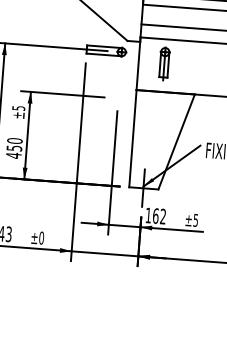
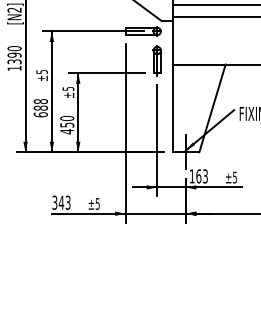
part: (163, 63) -> (156, 60), moved
text: (163, 216) -> (205, 176), 162 -> 163
text: (41, 237) -> (97, 203), ±0 -> ±5

